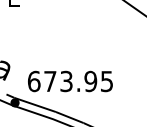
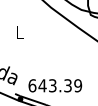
text: (78, 81) -> (60, 85), 673.95 -> 643.39

